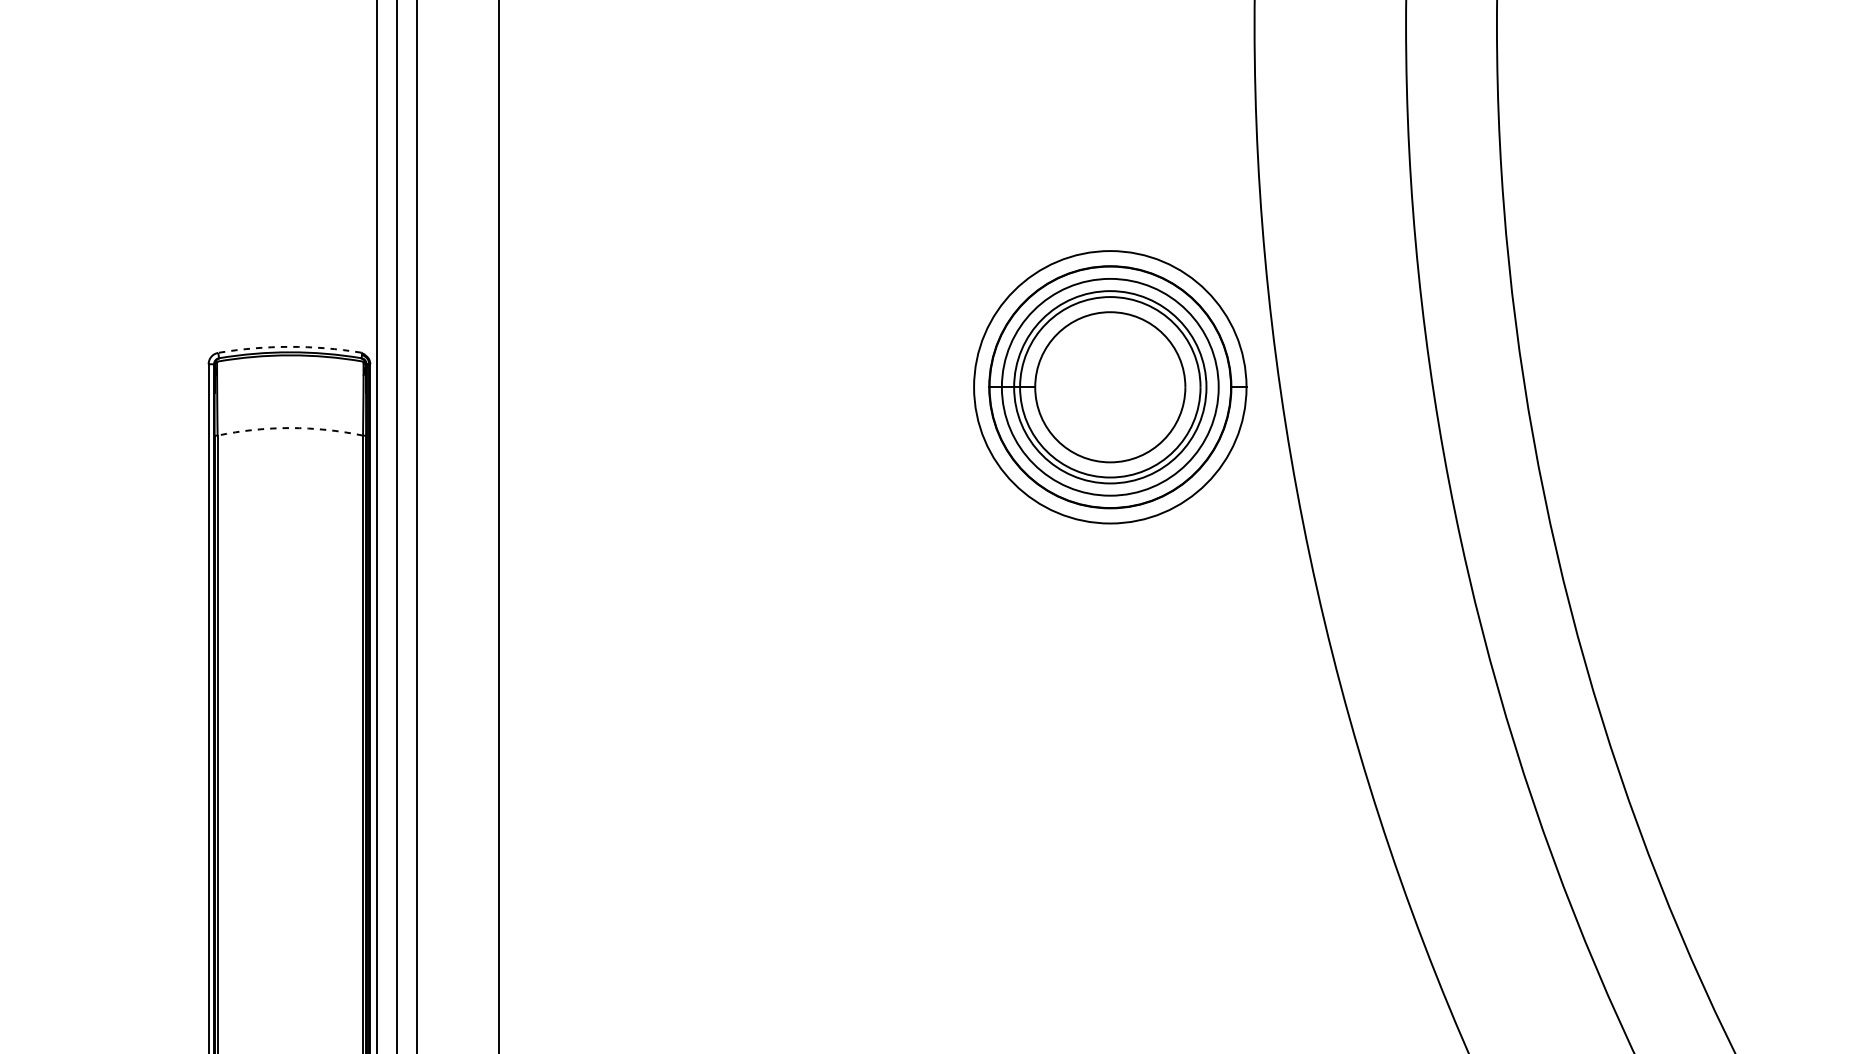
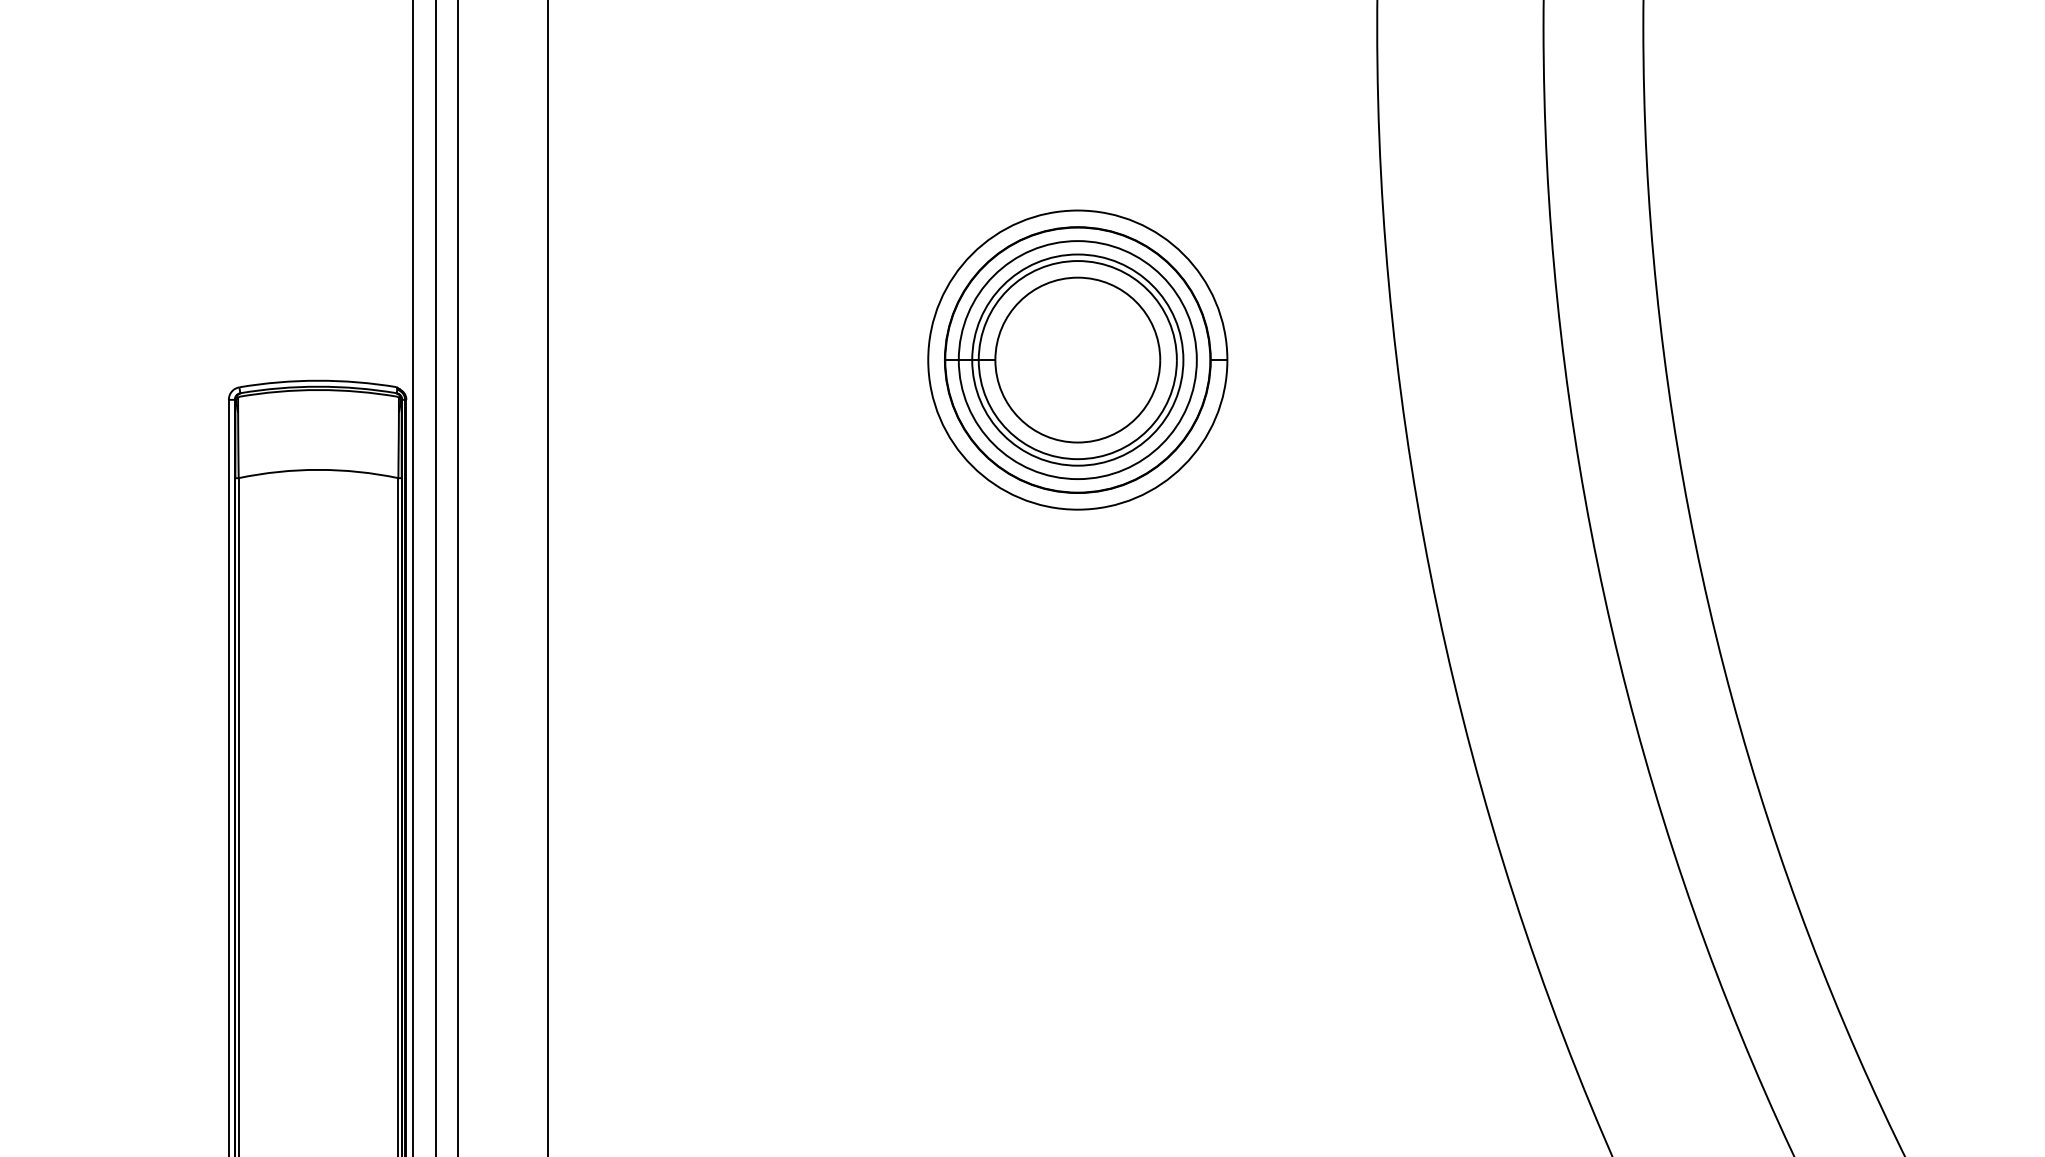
arc: (290, 346) -> (318, 380), dashed -> solid
part: (1110, 386) -> (1077, 359), moved
arc: (290, 427) -> (318, 469), dashed -> solid

